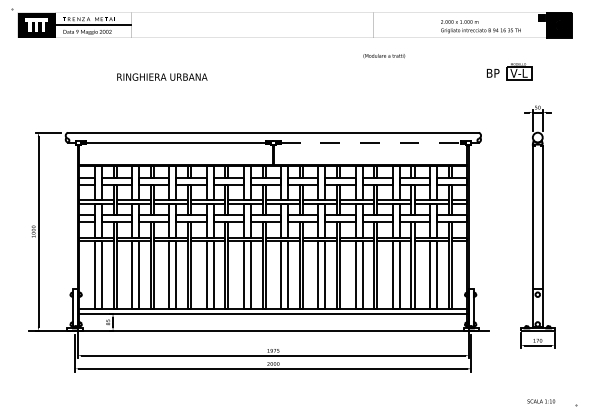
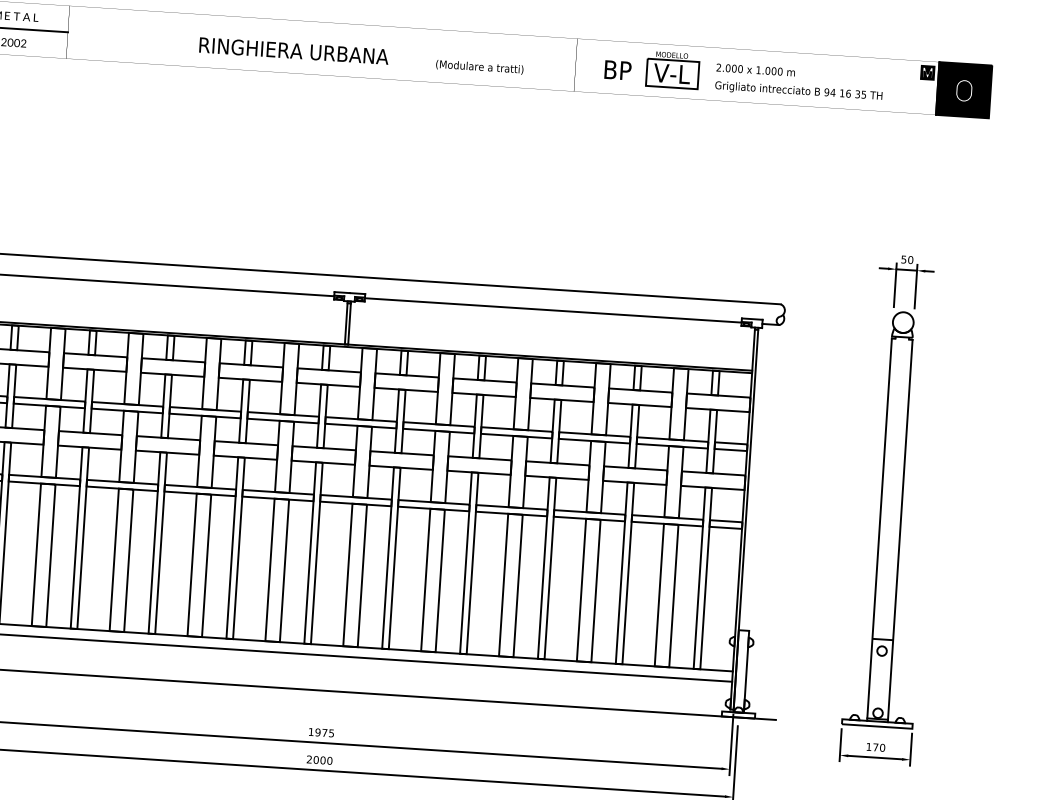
text: (384, 56) -> (480, 68), moved
part: (509, 71) -> (652, 68), moved
text: (162, 76) -> (294, 49), moved
line: (371, 142) -> (554, 310), dashed -> solid

